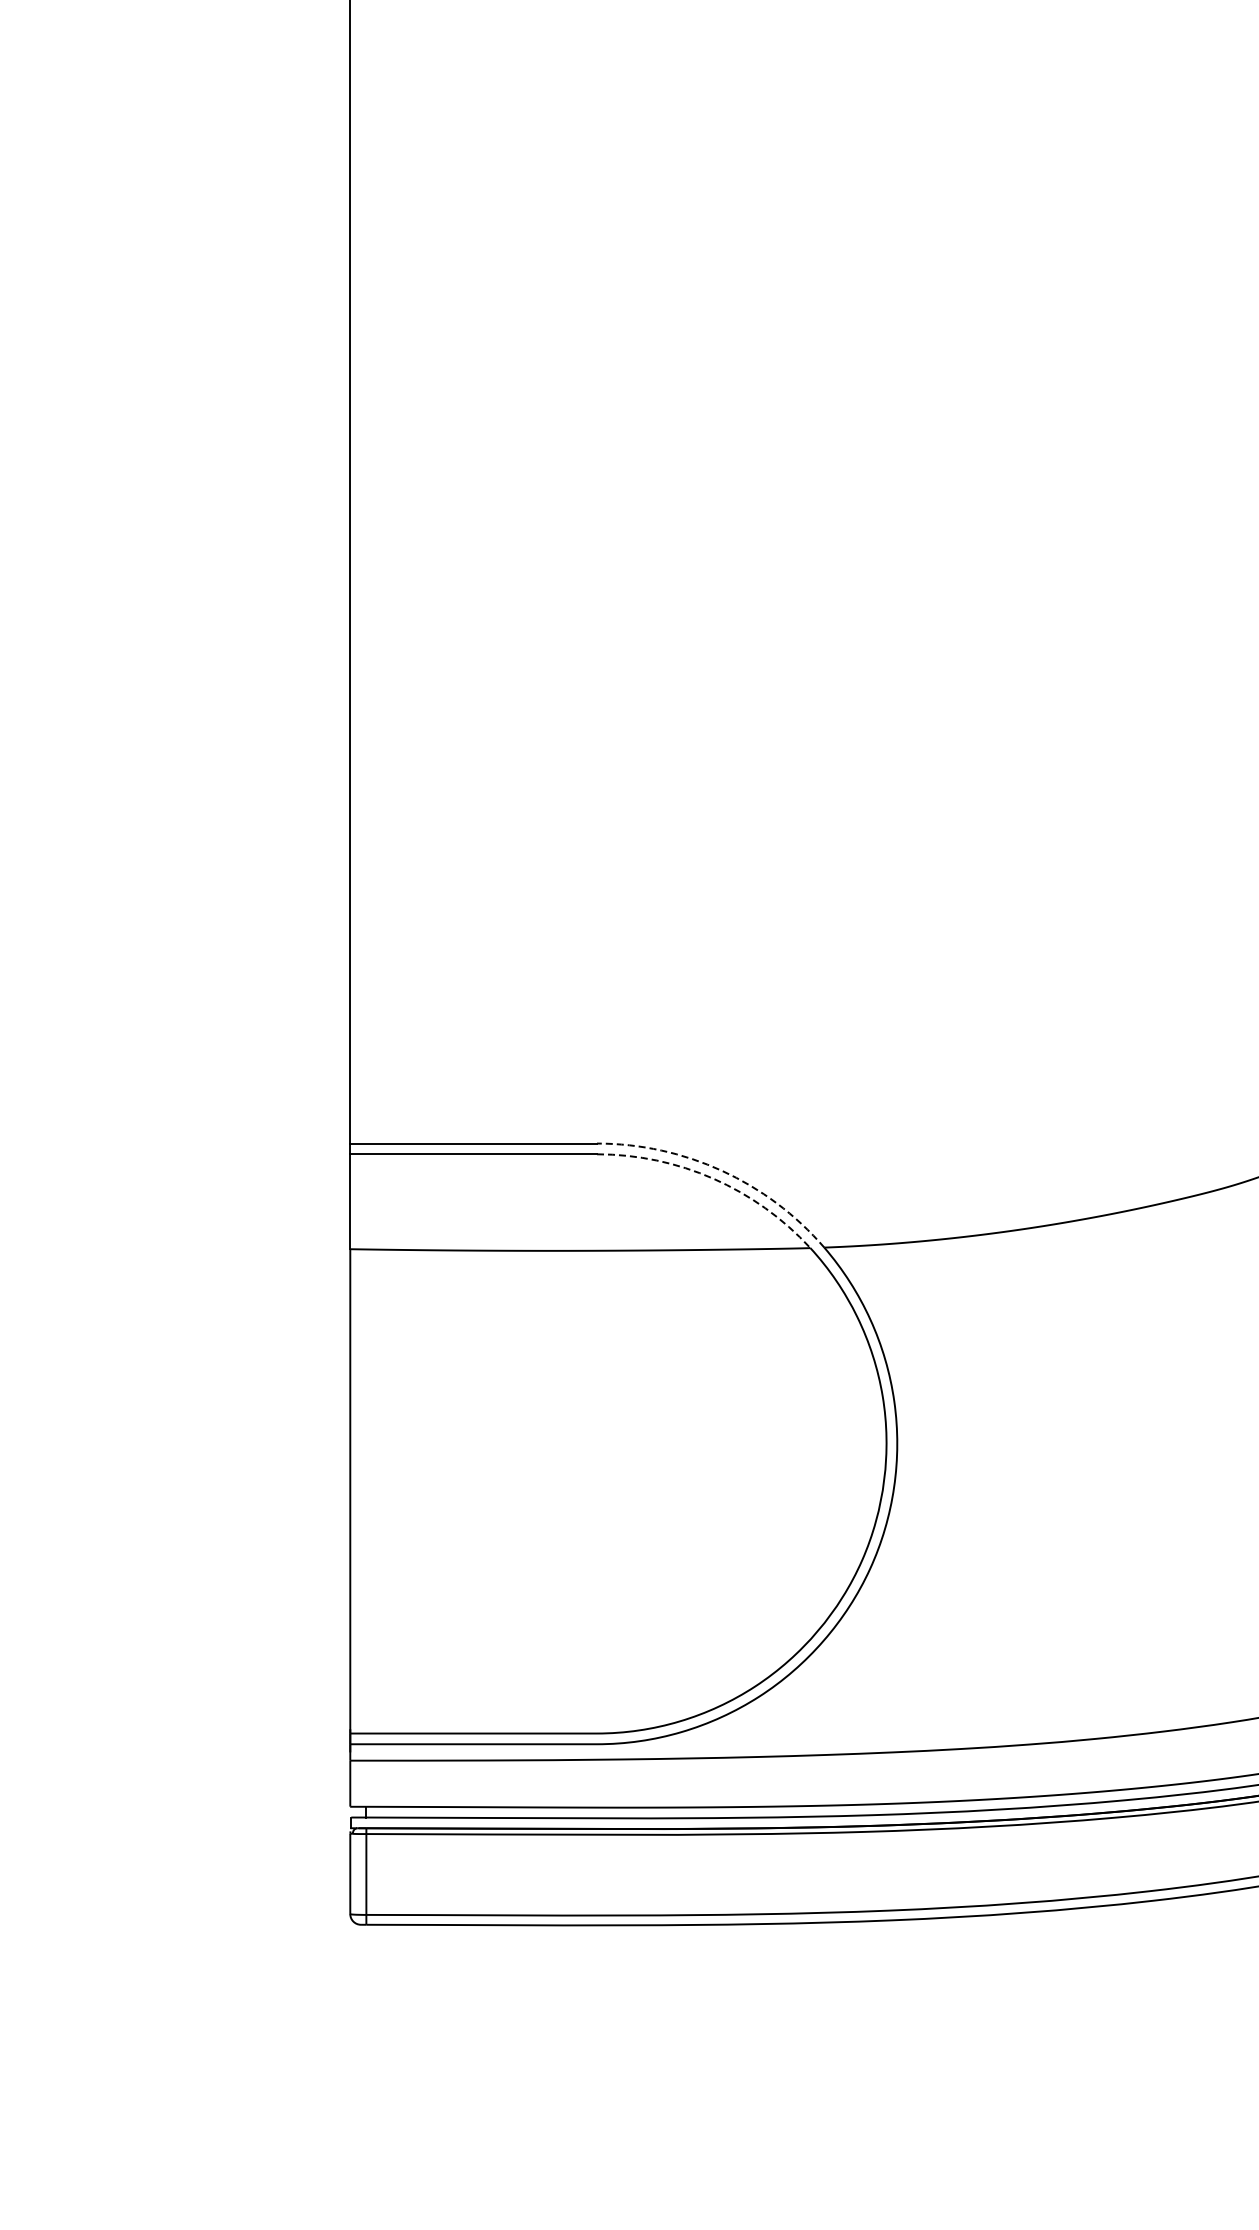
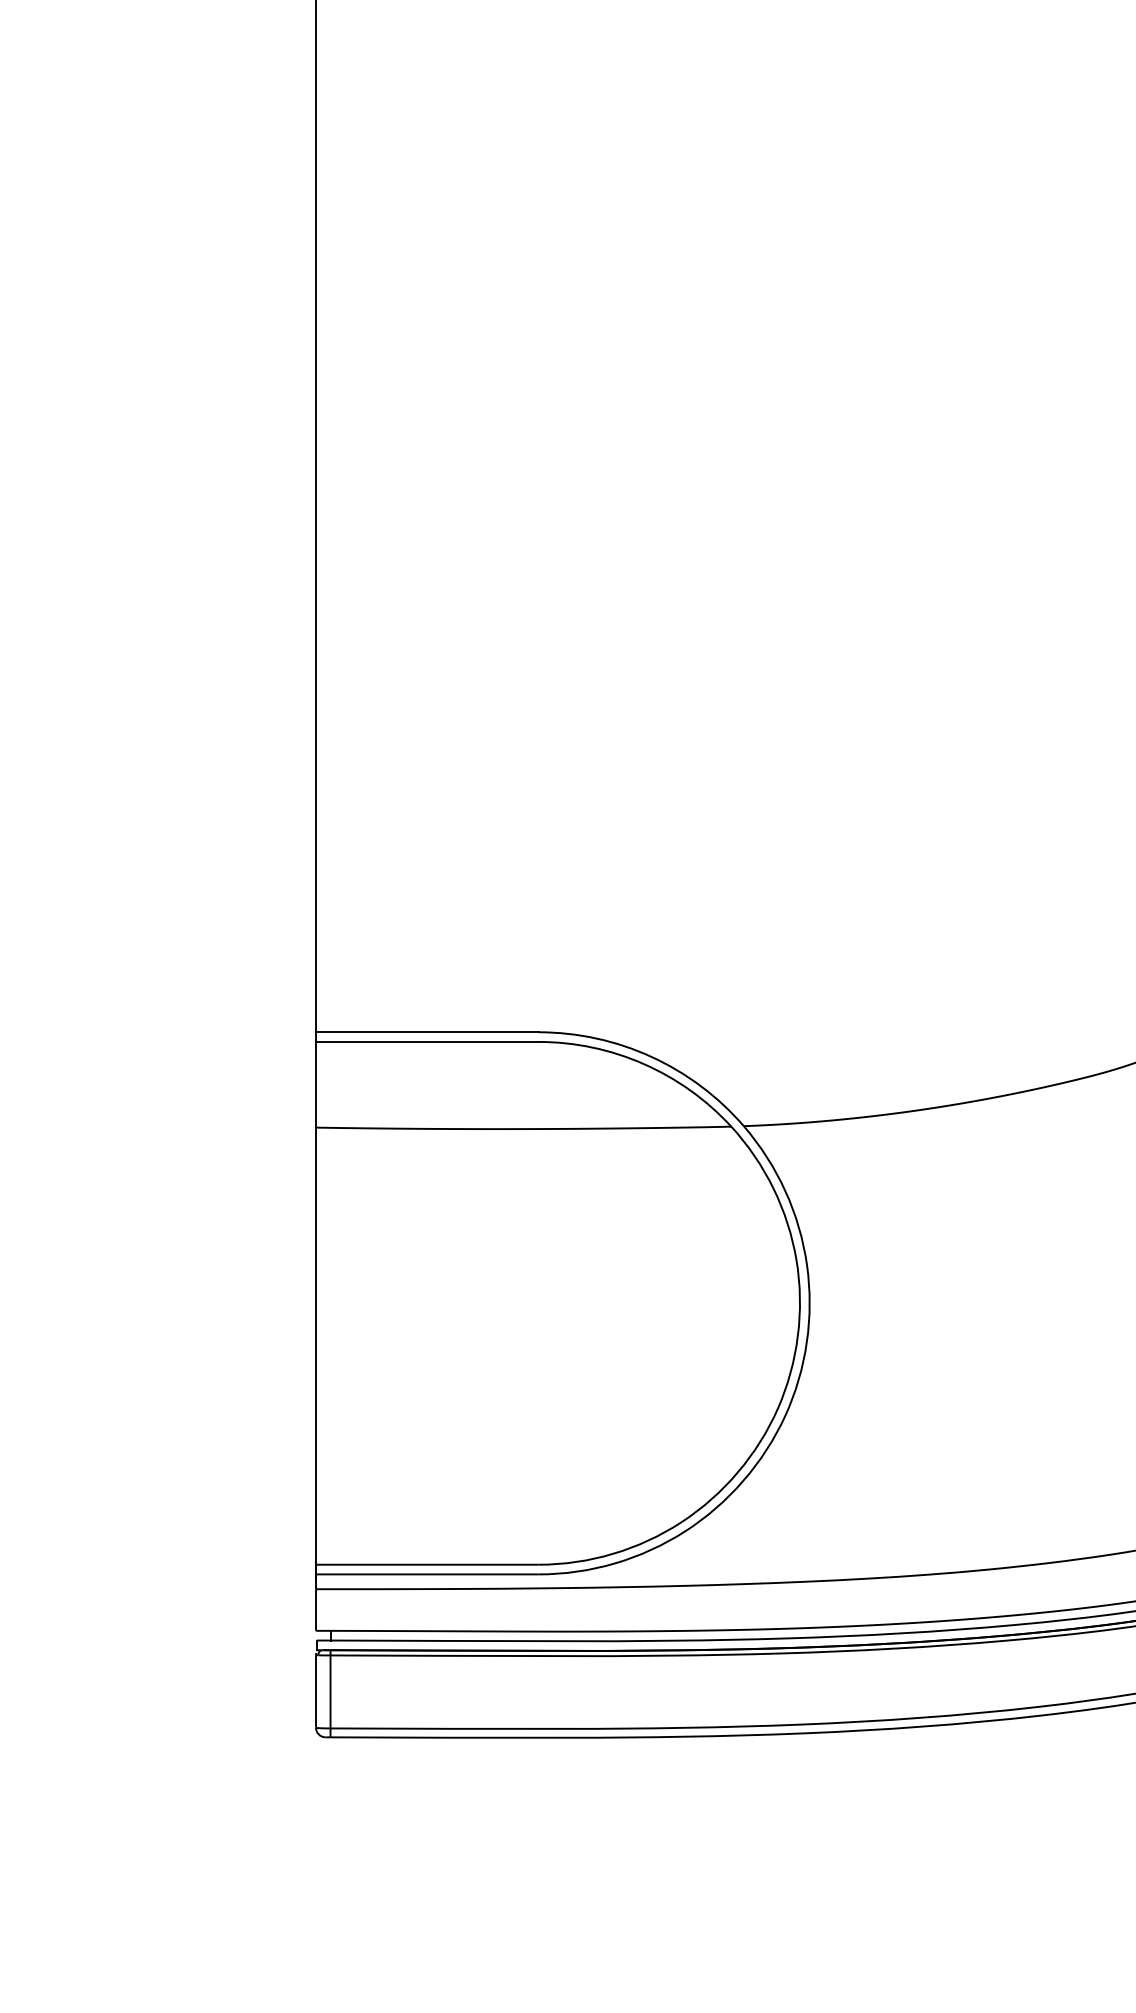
arc: (721, 1170) -> (651, 1056), dashed -> solid
arc: (713, 1178) -> (643, 1063), dashed -> solid

